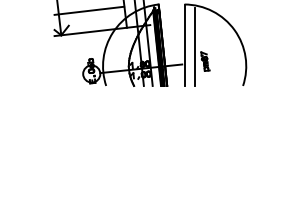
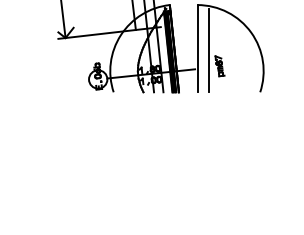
line: (89, 10) -> (95, 11), removed

